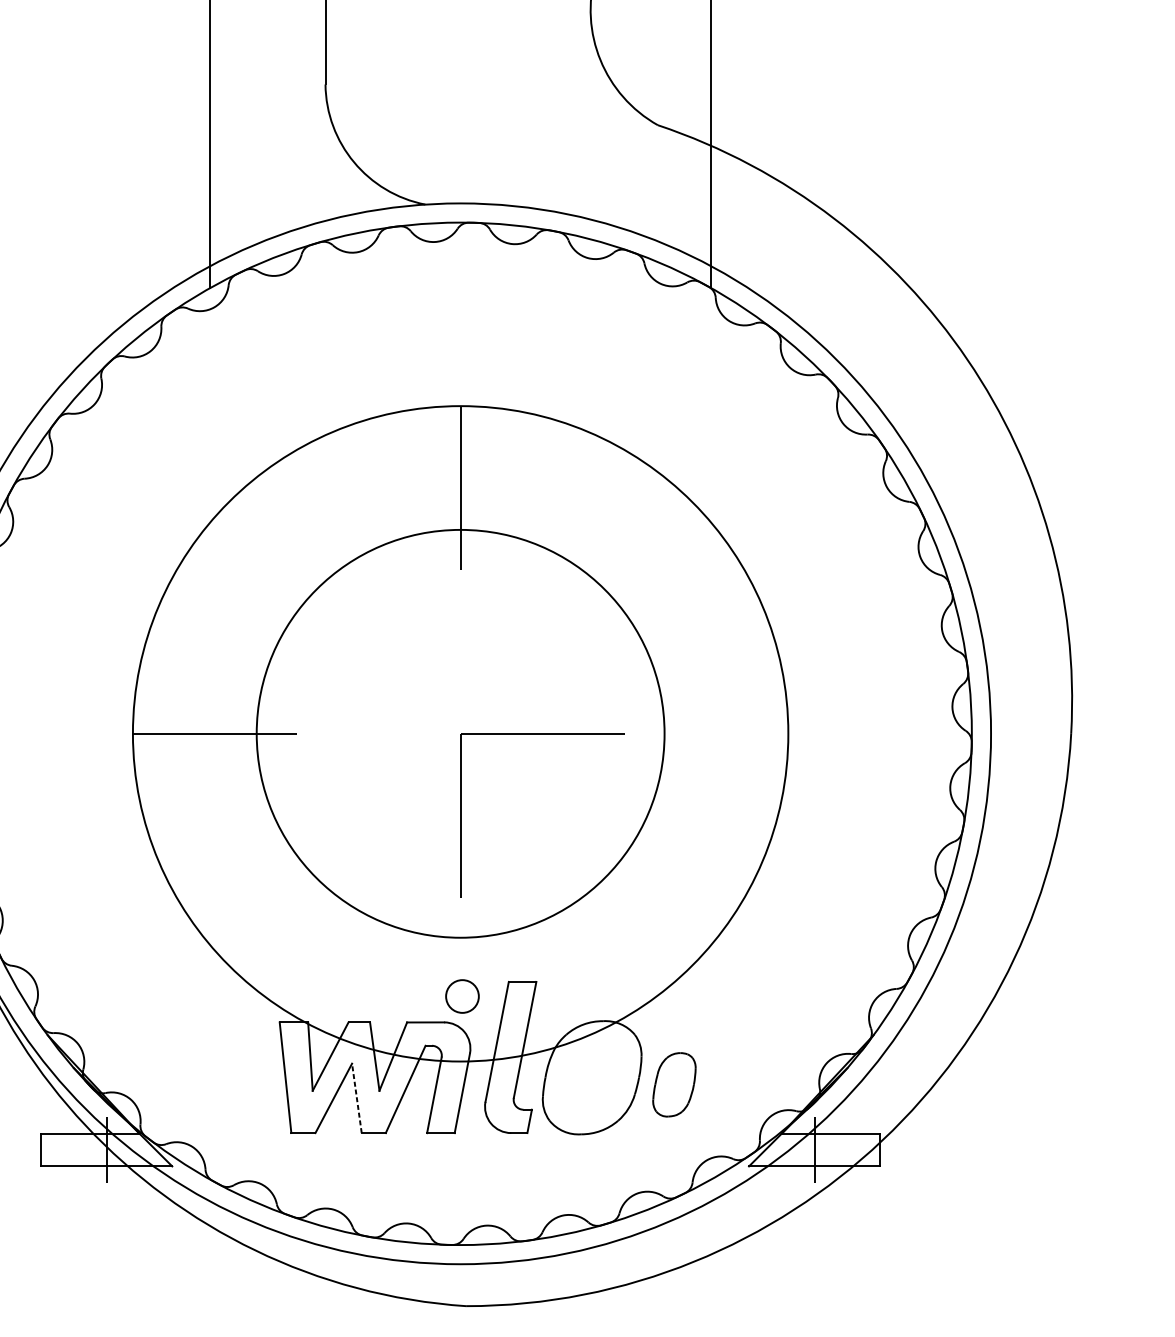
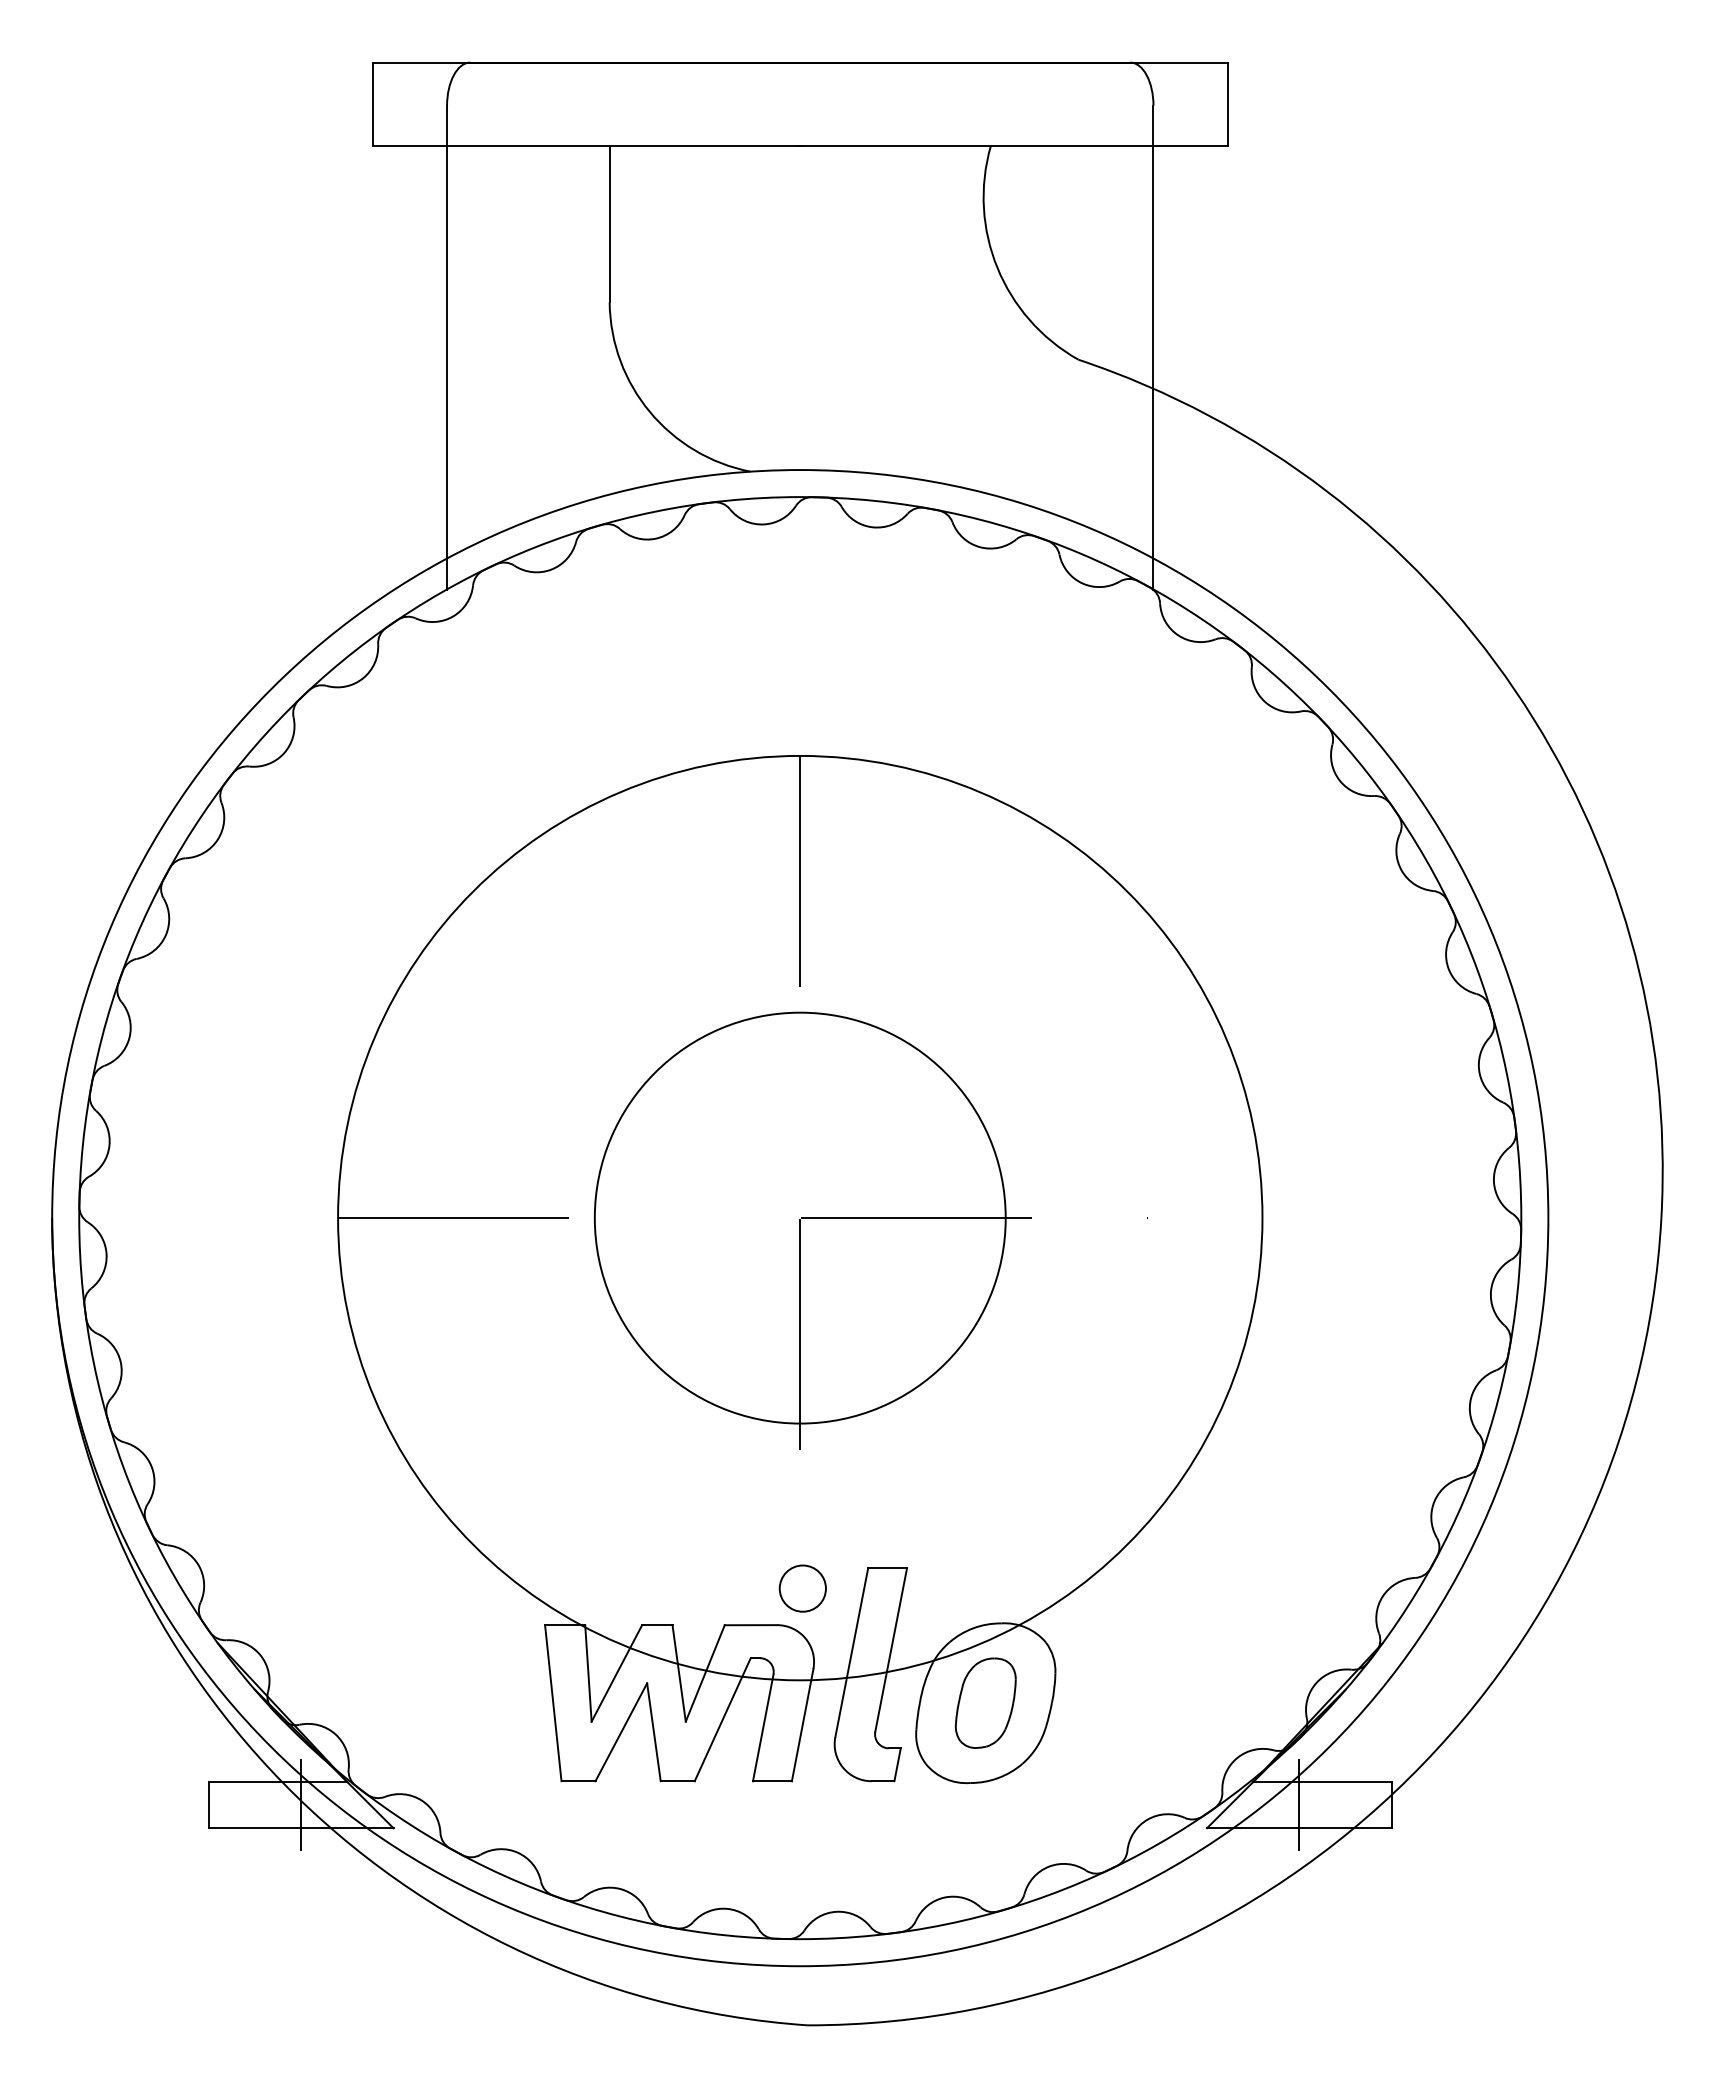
circle: (460, 733) -> (799, 1217), size x0.71
part: (674, 1084) -> (985, 1702), moved
line: (356, 1097) -> (653, 1731), dashed -> solid

